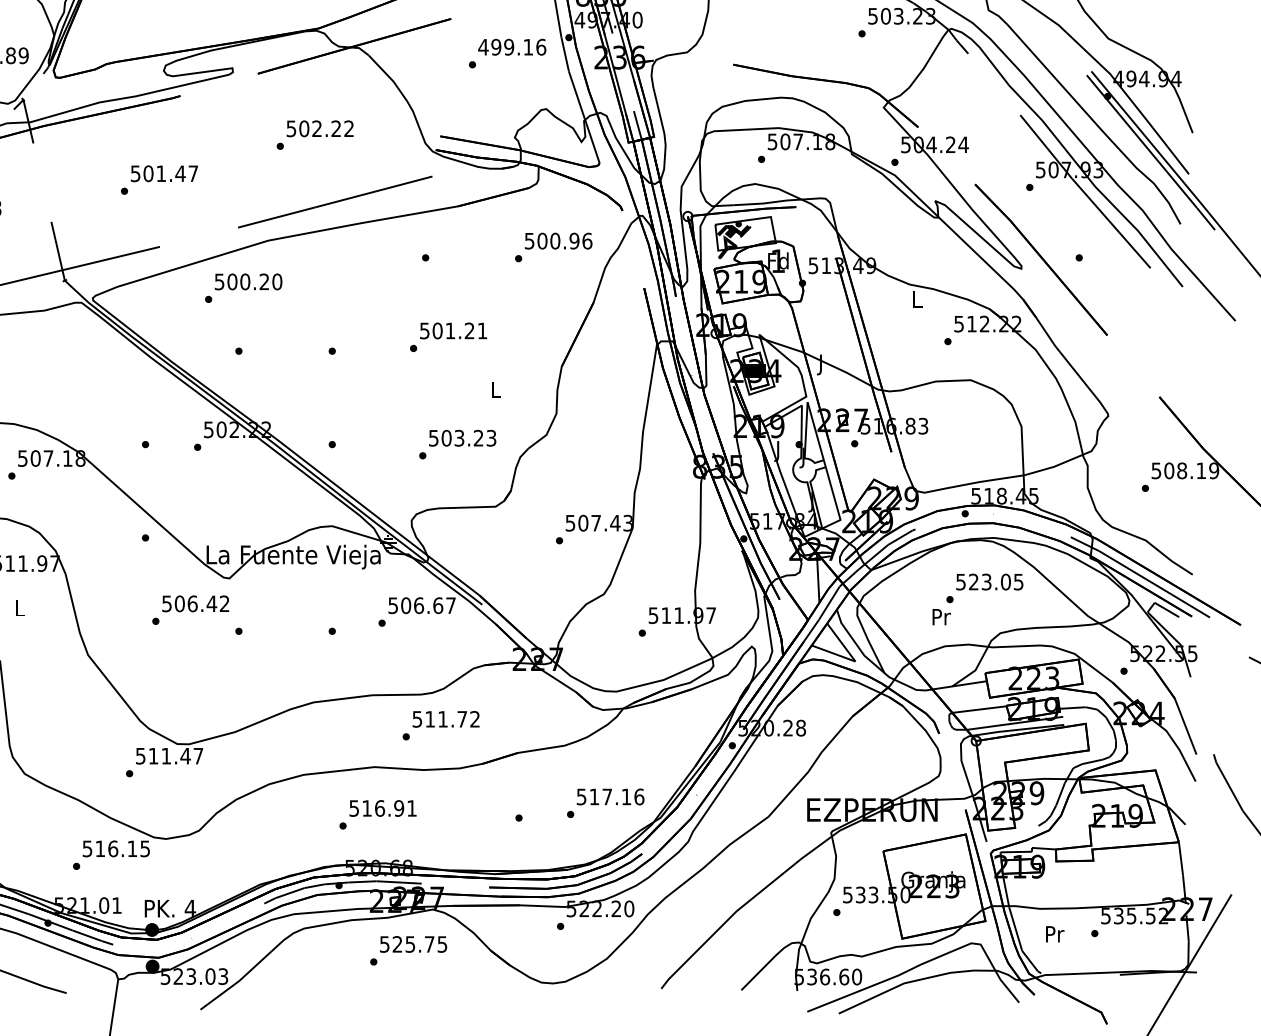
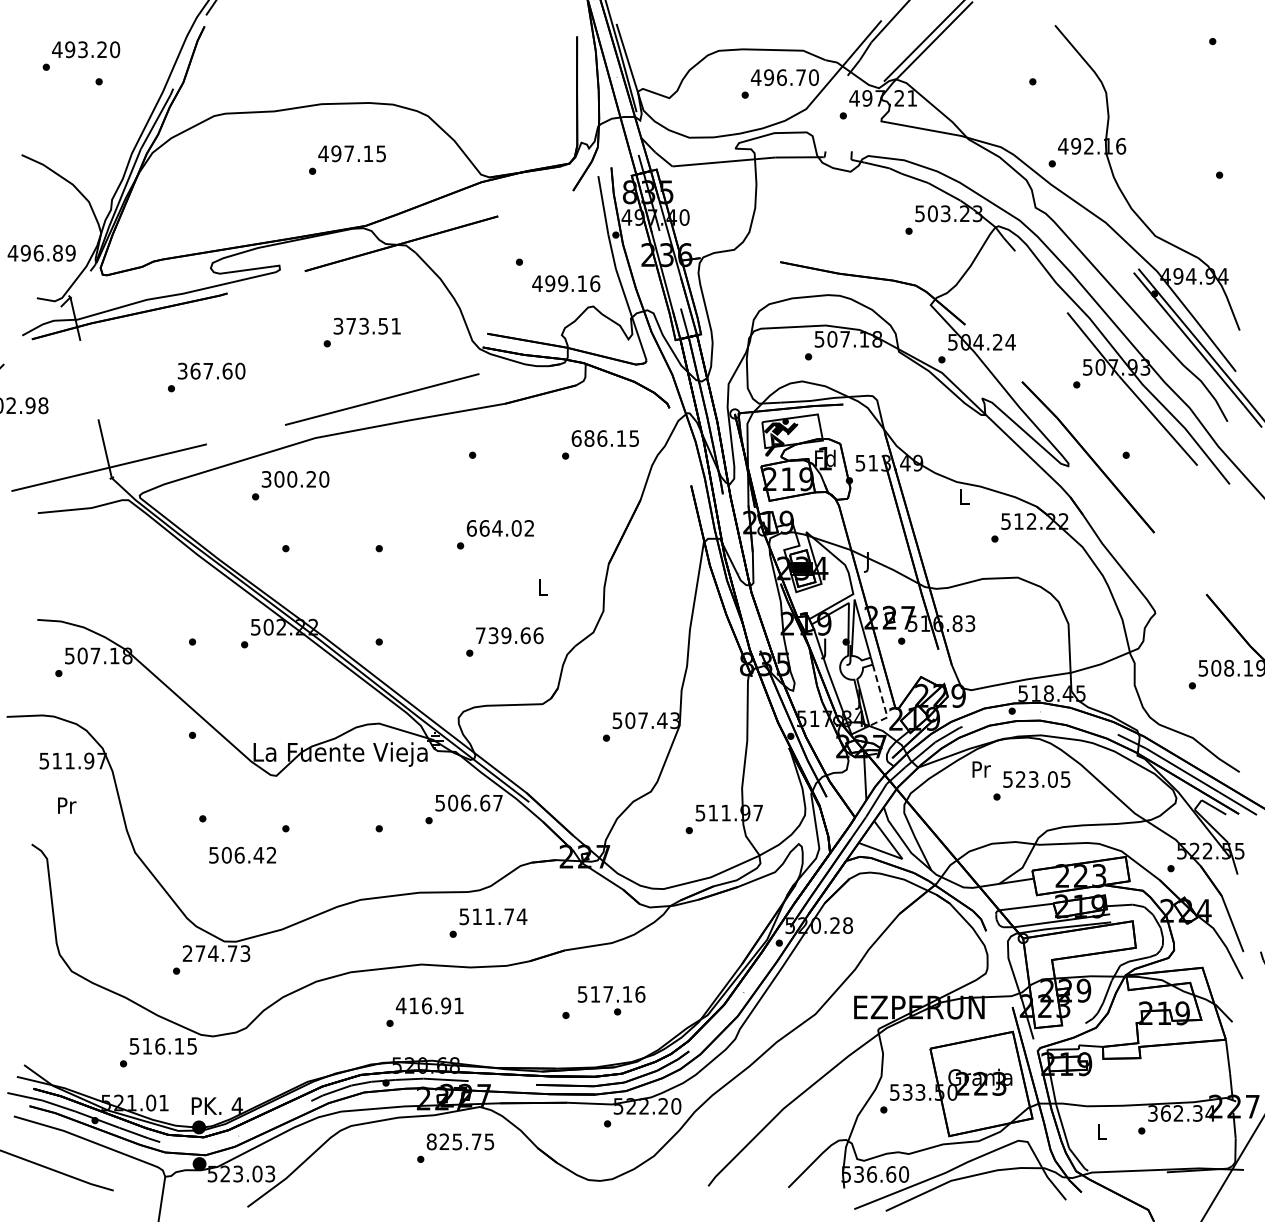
text: (512, 47) -> (566, 283), moved
text: (320, 128) -> (367, 325), 502.22 -> 373.51
text: (164, 173) -> (211, 370), 501.47 -> 367.60
text: (558, 241) -> (605, 438), 500.96 -> 686.15
text: (219, 281) -> (266, 478), 500.20 -> 300.20
text: (453, 331) -> (500, 528), 501.21 -> 664.02
text: (462, 438) -> (509, 635), 503.23 -> 739.66
line: (836, 505) -> (883, 702), solid -> dashed
text: (195, 604) -> (242, 855), moved
text: (20, 608) -> (67, 805), L -> Pr
text: (941, 617) -> (981, 769), moved
text: (474, 719) -> (521, 916), 511.72 -> 511.74
text: (169, 756) -> (216, 953), 511.47 -> 274.73
text: (610, 797) -> (611, 994), moved
text: (353, 808) -> (400, 1005), 516.91 -> 416.91
text: (1134, 916) -> (1181, 1113), 535.52 -> 362.34
text: (1055, 934) -> (1102, 1131), Pr -> L
text: (384, 944) -> (431, 1141), 525.75 -> 825.75

